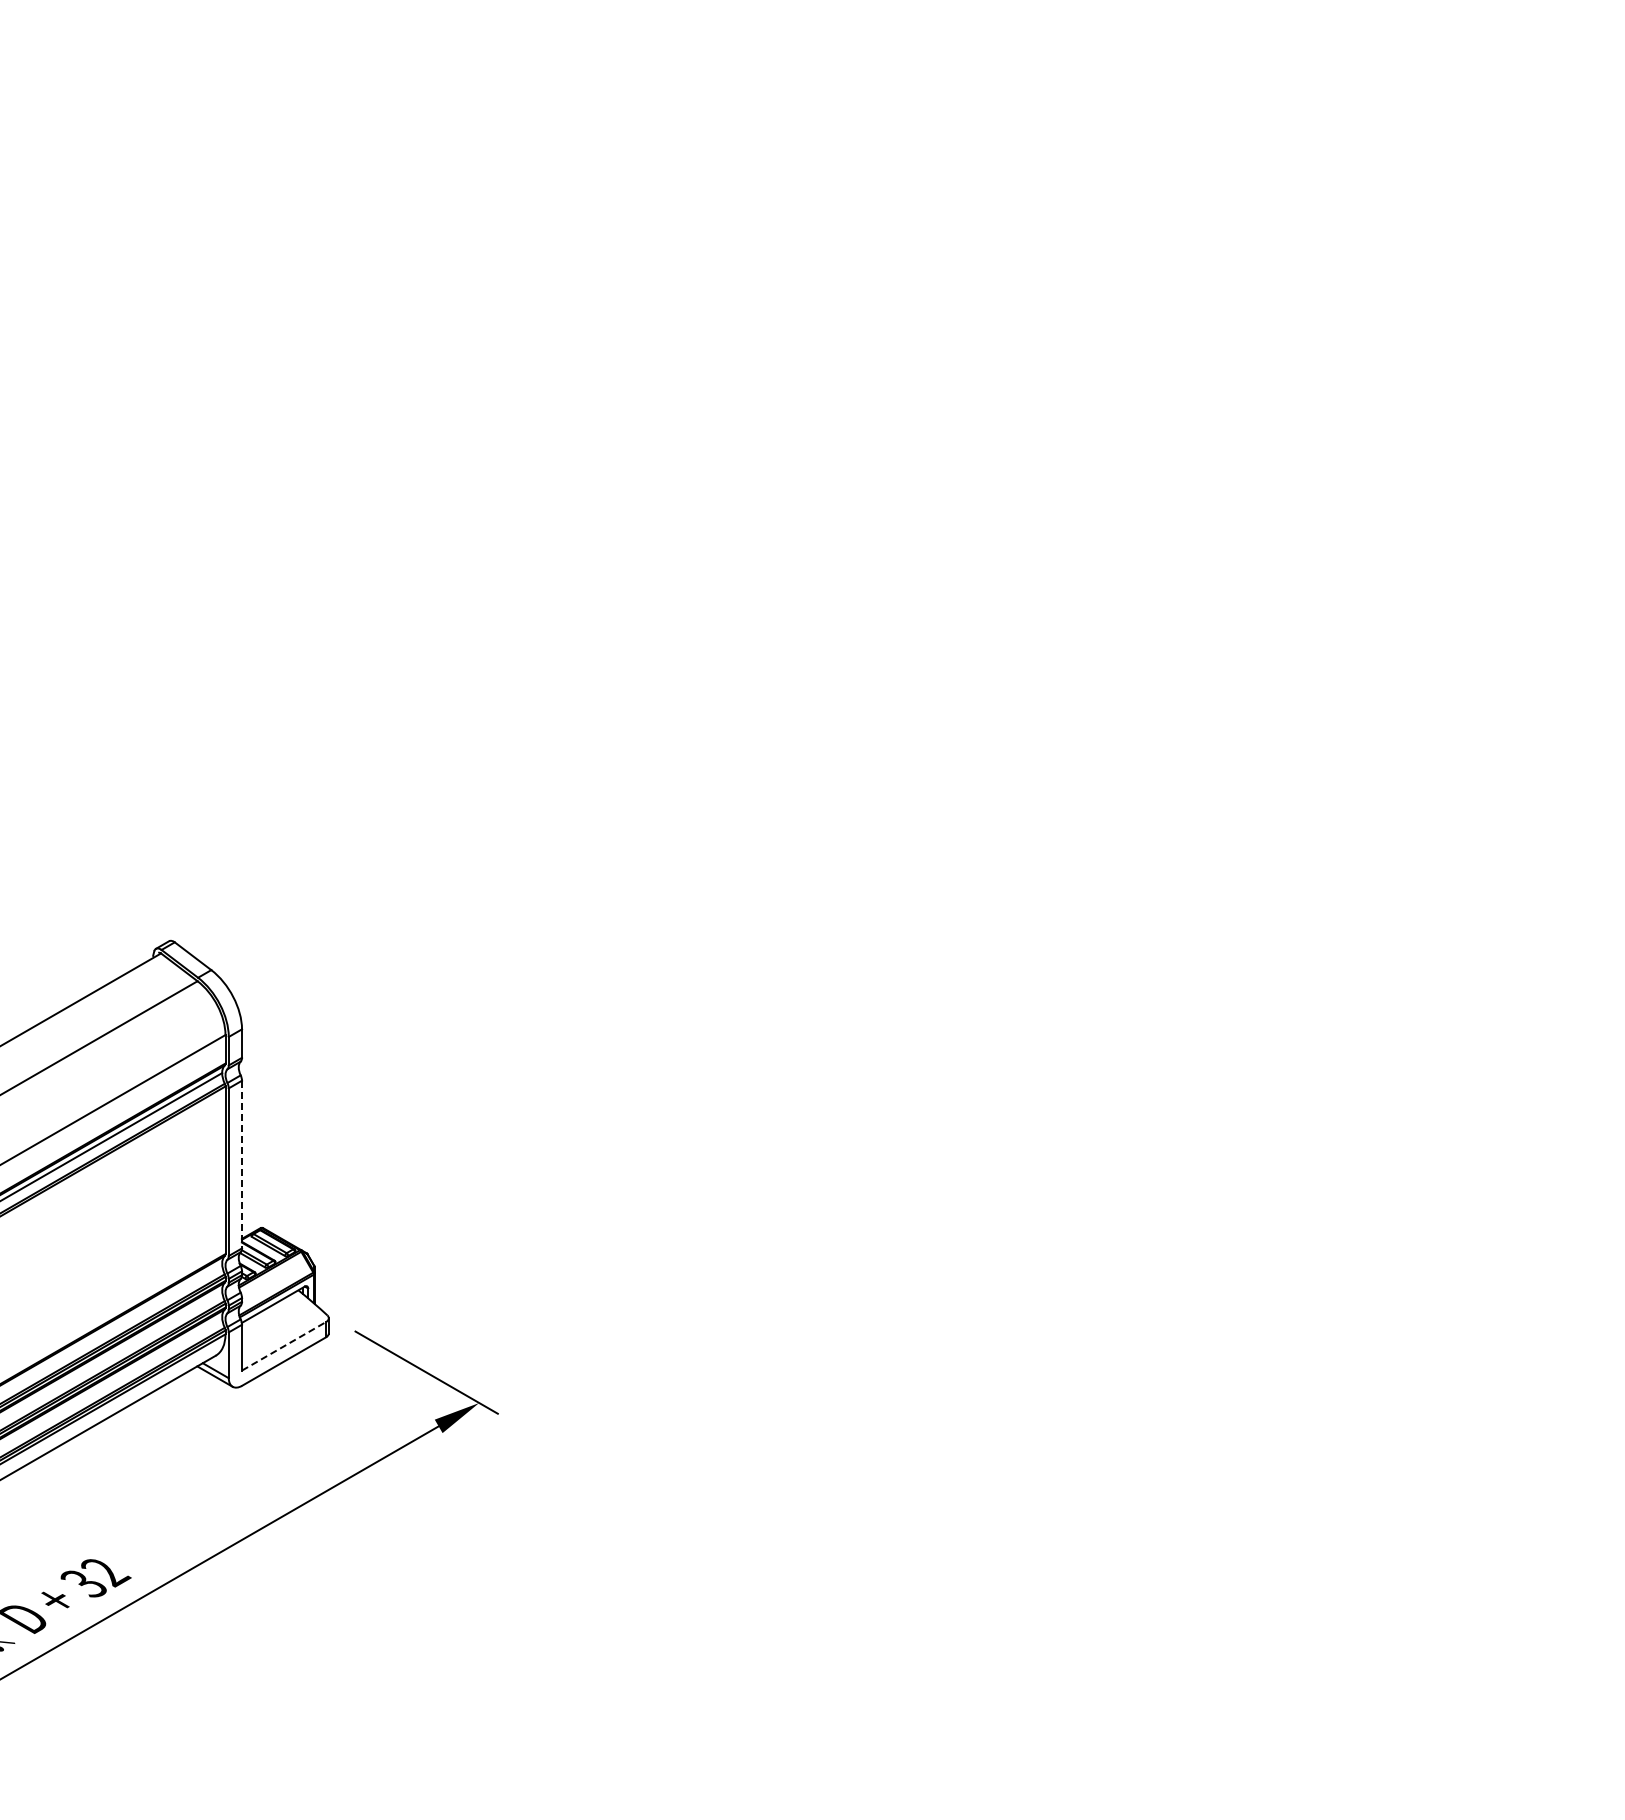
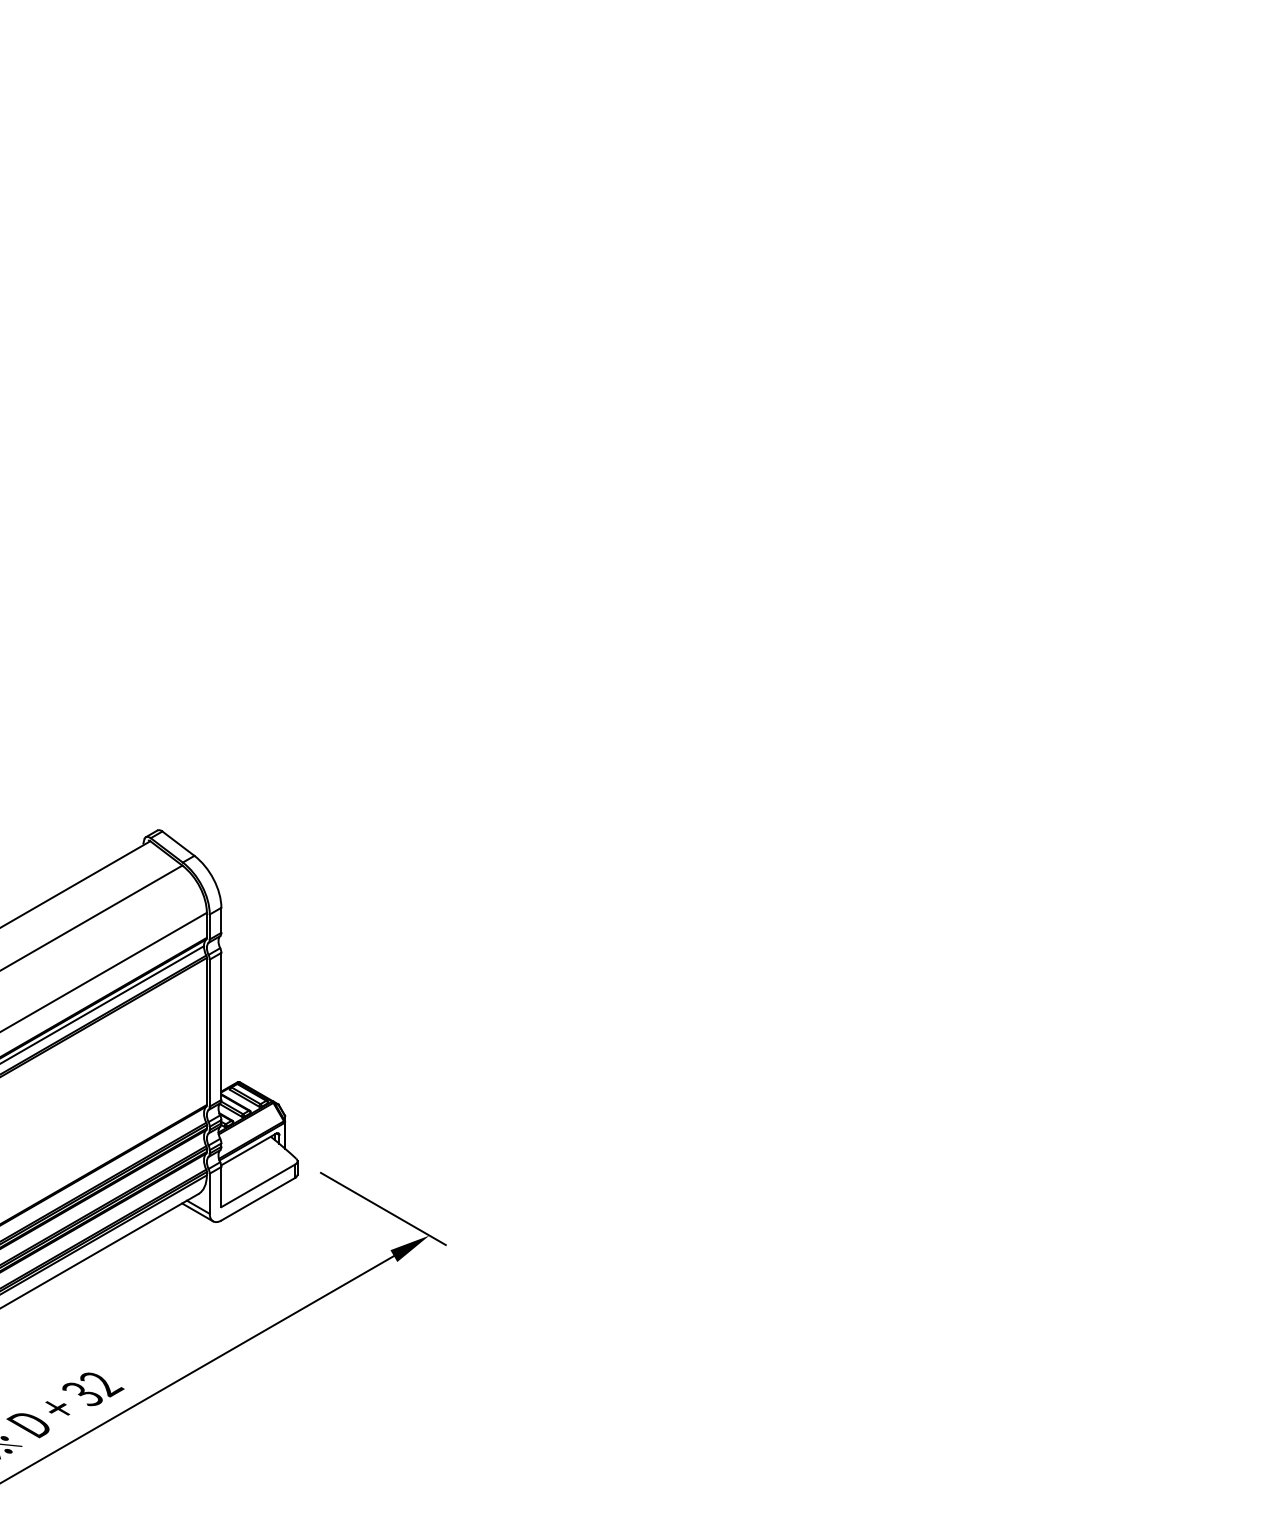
line: (242, 1164) -> (221, 1026), dashed -> solid
line: (284, 1346) -> (258, 1186), dashed -> solid

